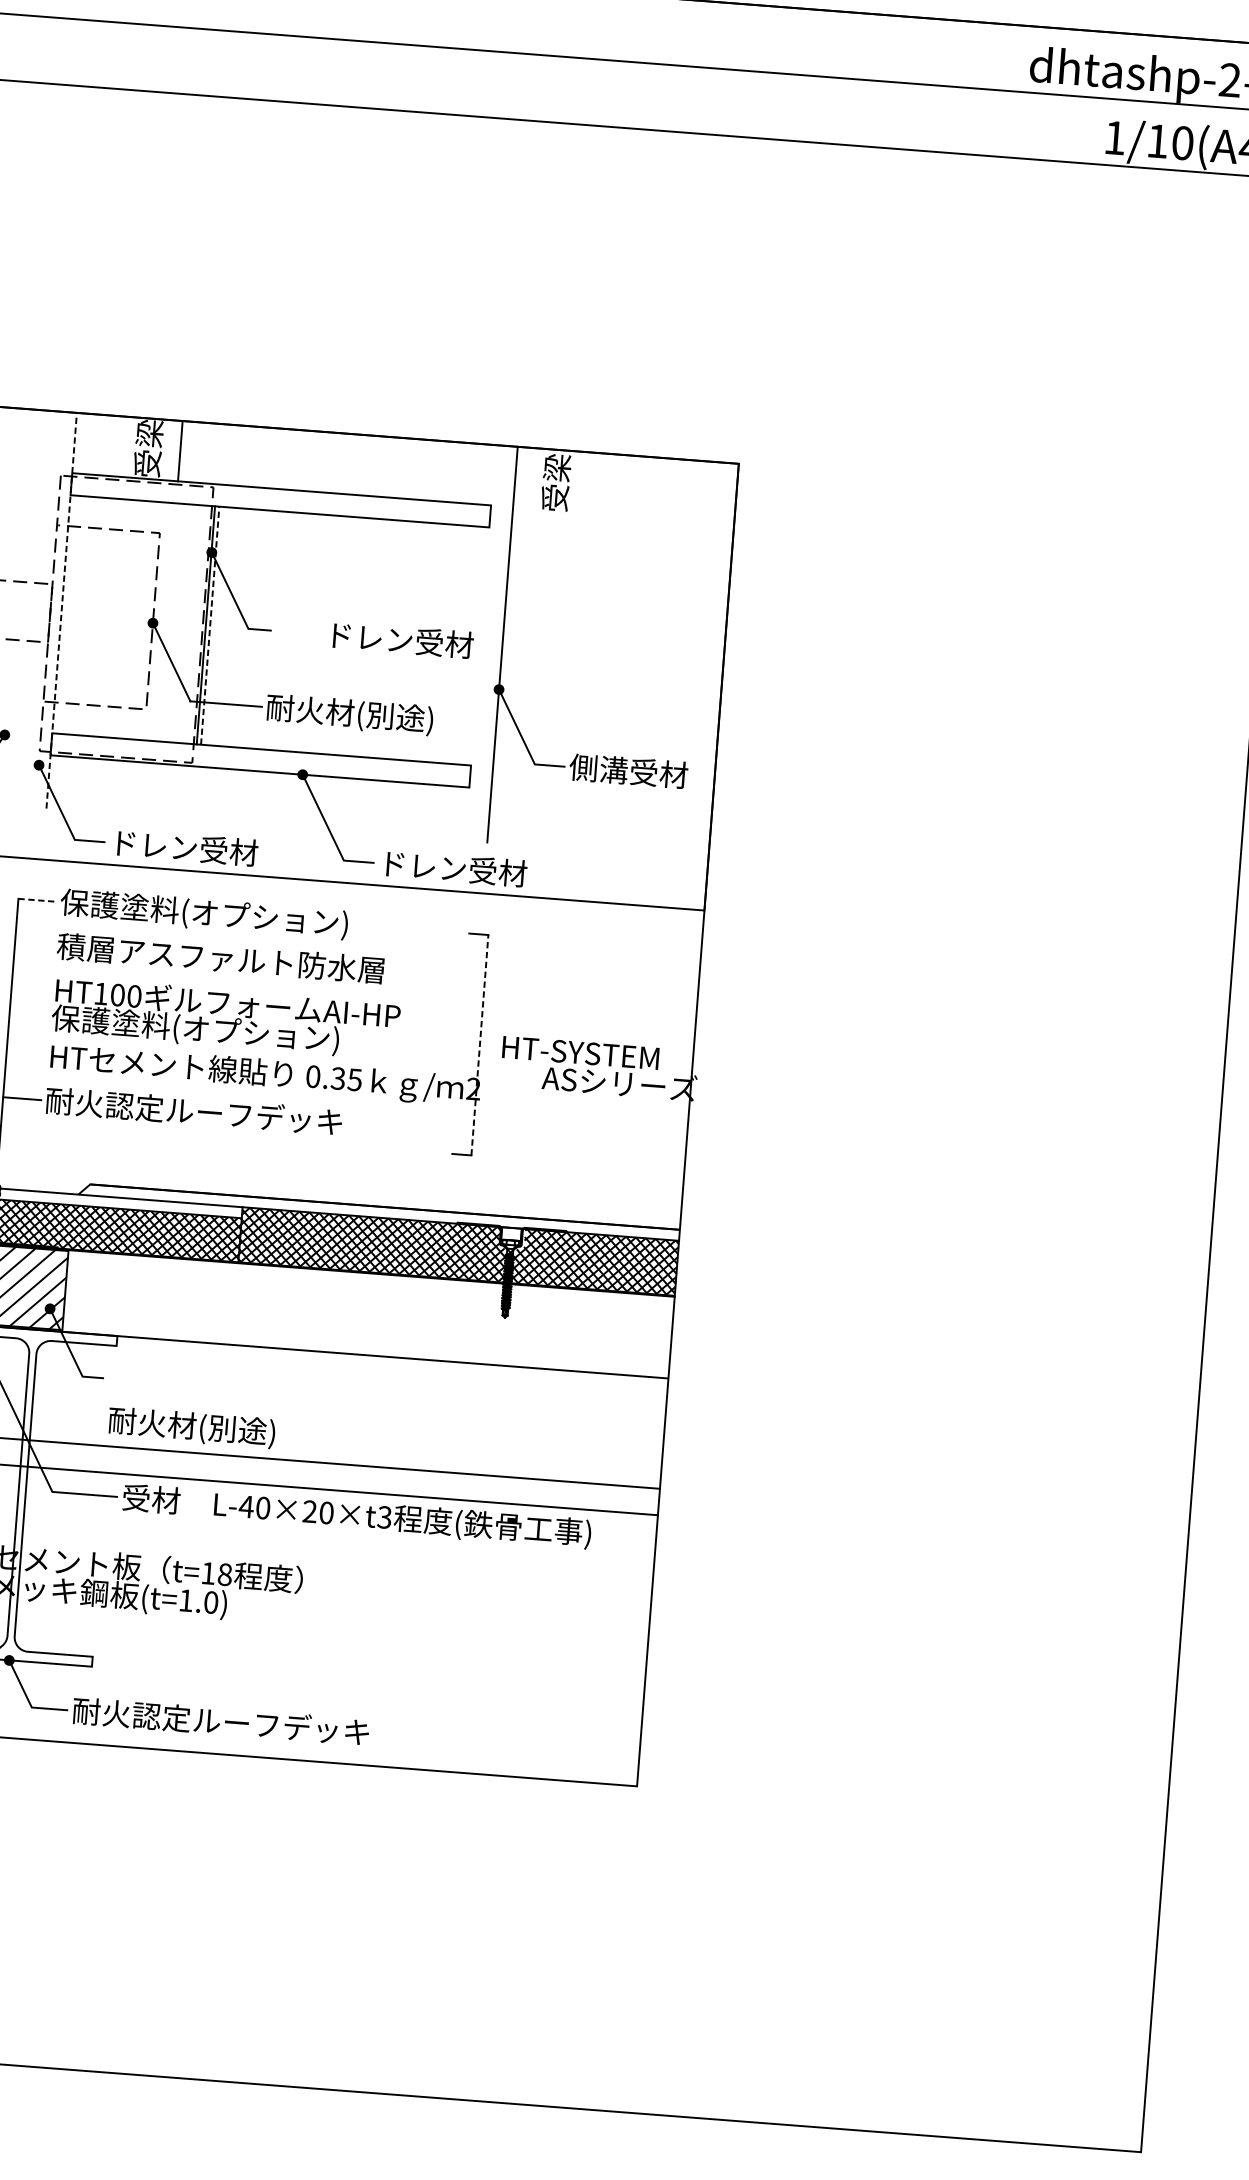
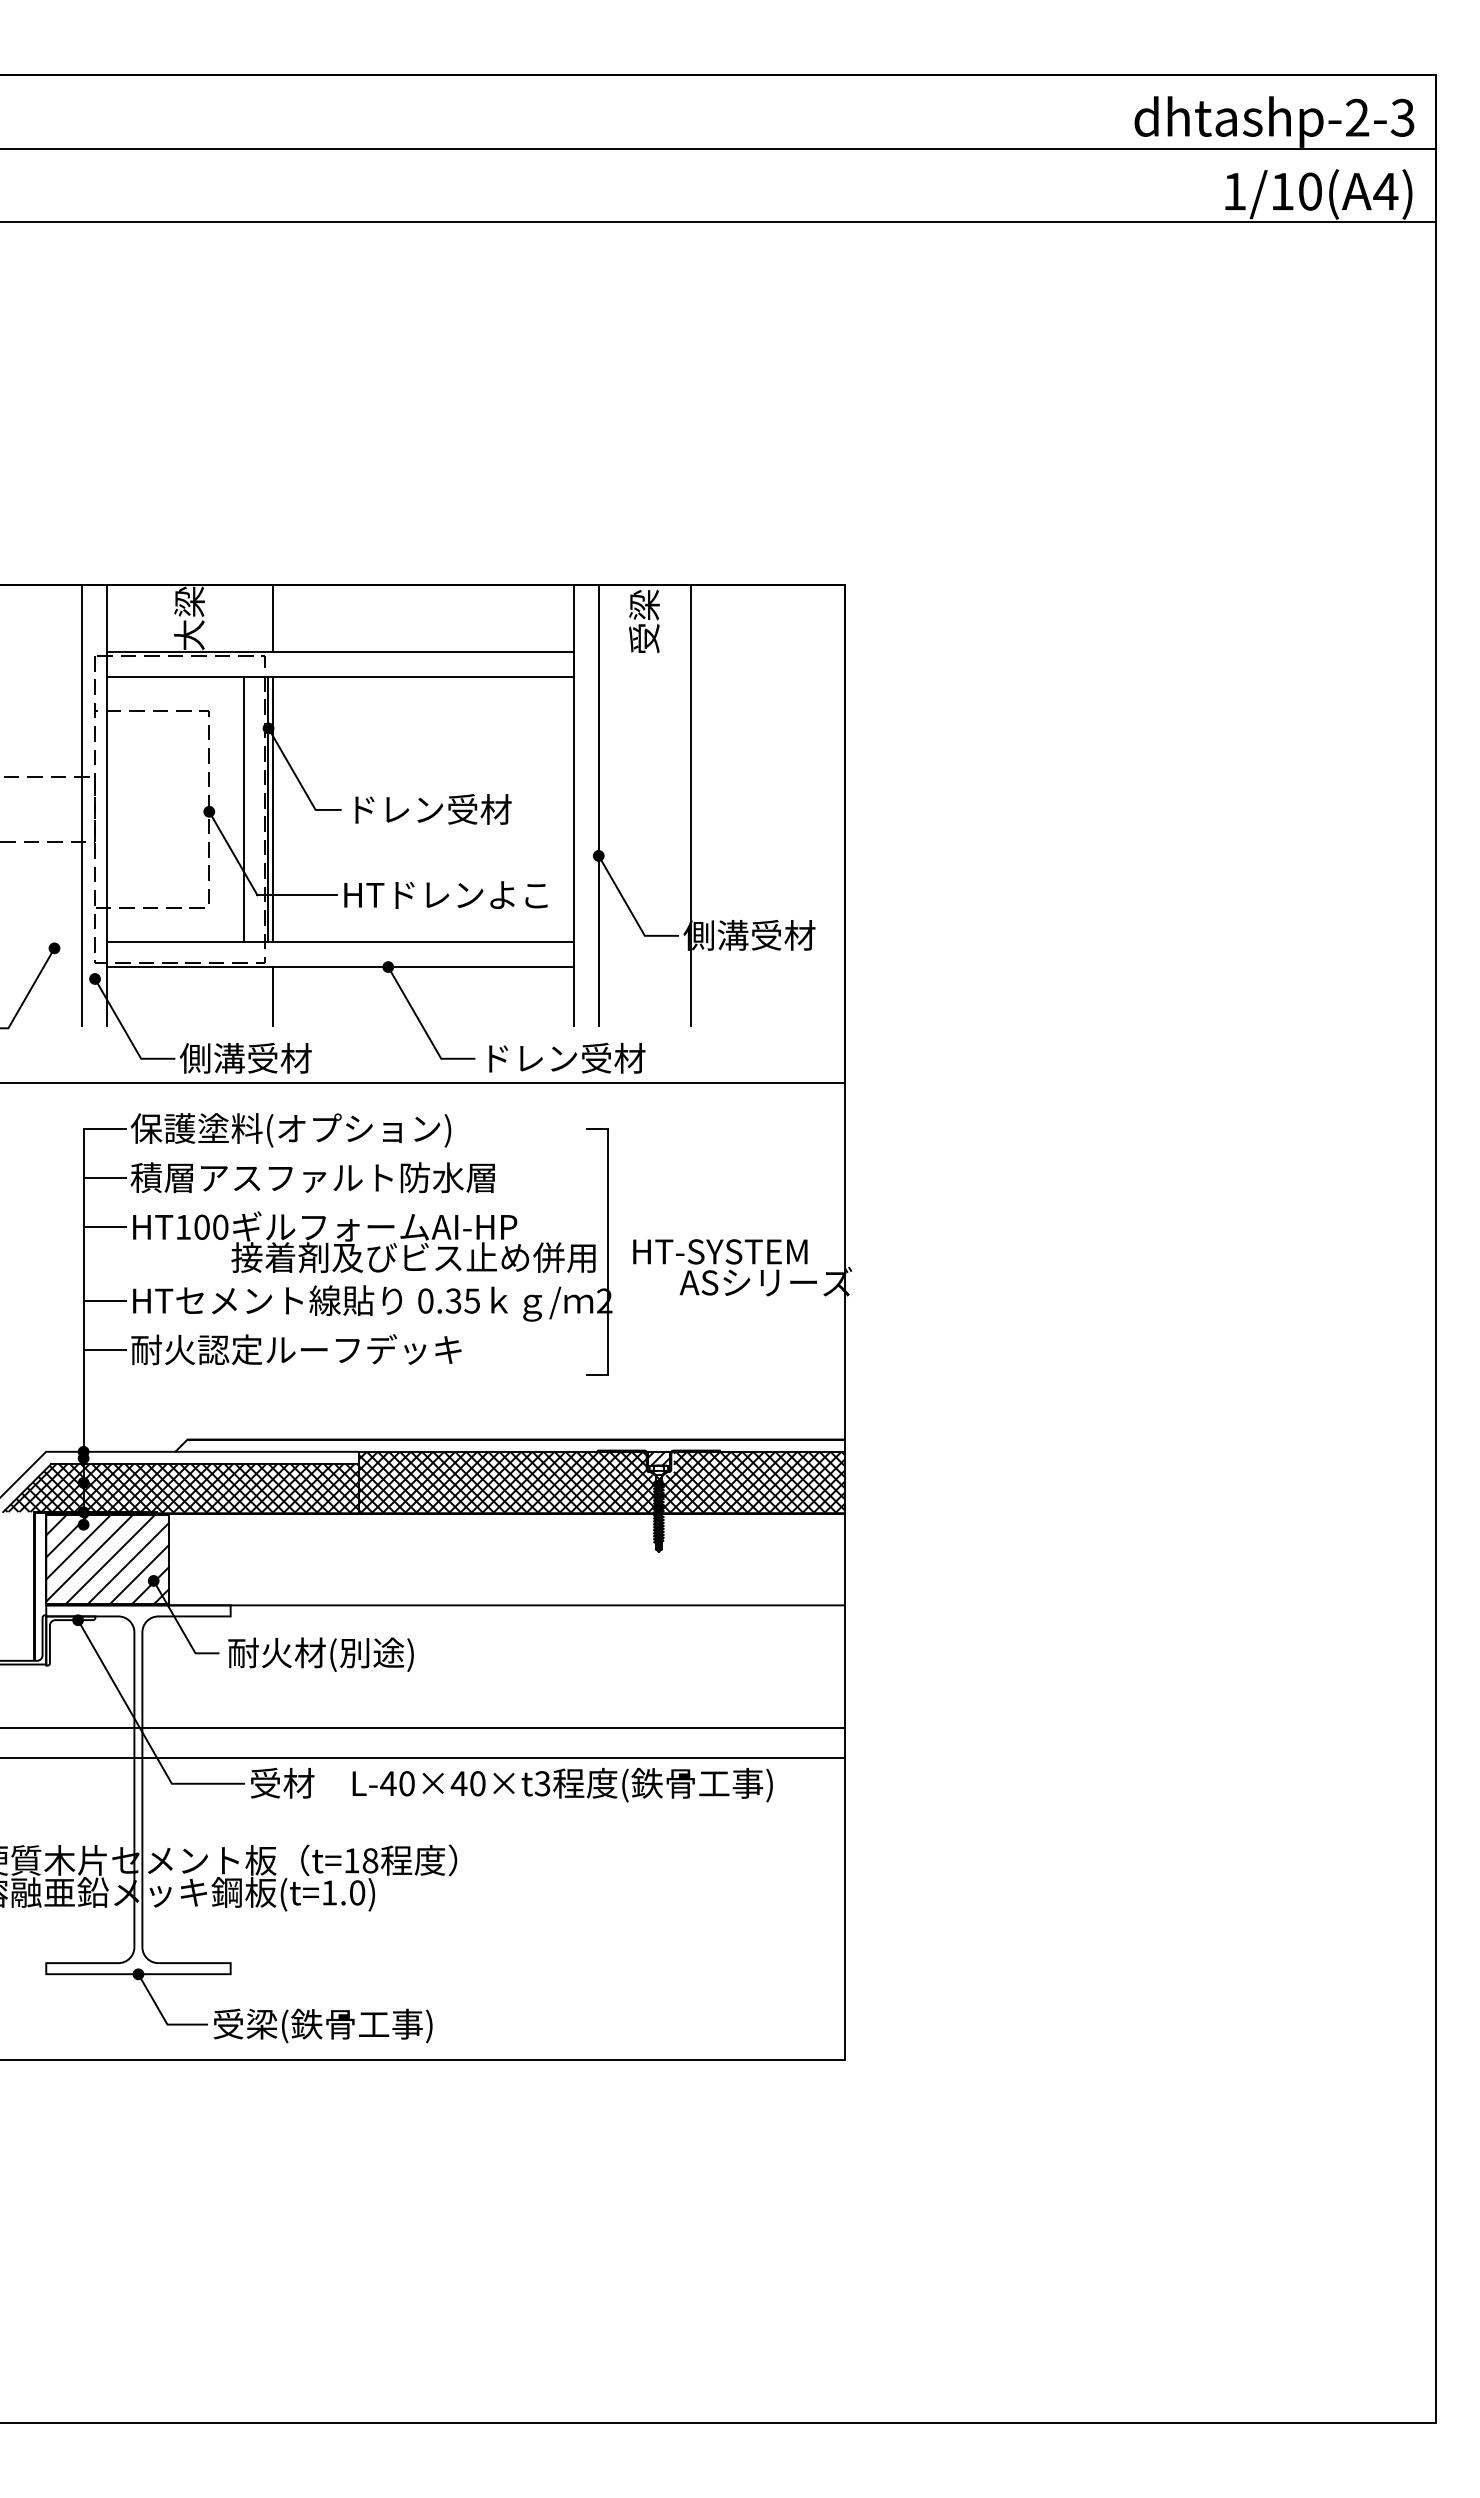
line: (179, 450) -> (272, 618), moved
text: (147, 463) -> (189, 635), 受梁 -> 大梁
line: (39, 608) -> (82, 805), added
line: (61, 610) -> (106, 805), dashed -> solid
line: (183, 623) -> (243, 809), added
line: (209, 625) -> (272, 809), dashed -> solid
text: (403, 640) -> (433, 809), moved
line: (480, 642) -> (574, 805), added
line: (584, 650) -> (690, 805), added
text: (357, 715) -> (444, 896), 耐火材(別途) -> HTドレンよこ
line: (196, 793) -> (272, 996), added
text: (183, 847) -> (262, 1057), ドレン受材 -> 側溝受材
line: (38, 899) -> (105, 1128), dashed -> solid
line: (33, 944) -> (104, 1178), added
line: (30, 988) -> (104, 1227), added
text: (259, 1035) -> (362, 1259), 保護塗料(オプション) -> 接着剤及びビス止め併用
line: (479, 1044) -> (607, 1251), dashed -> solid
line: (25, 1054) -> (104, 1301), added
hatch: (511, 1233) -> (658, 1458), added
text: (191, 1427) -> (320, 1654), moved
text: (309, 1511) -> (458, 1783), L-40×20×t3 -> L-40×40×t3
text: (220, 1722) -> (378, 2025), 耐火認定ルーフデッキ -> 受梁(鉄骨工事)

